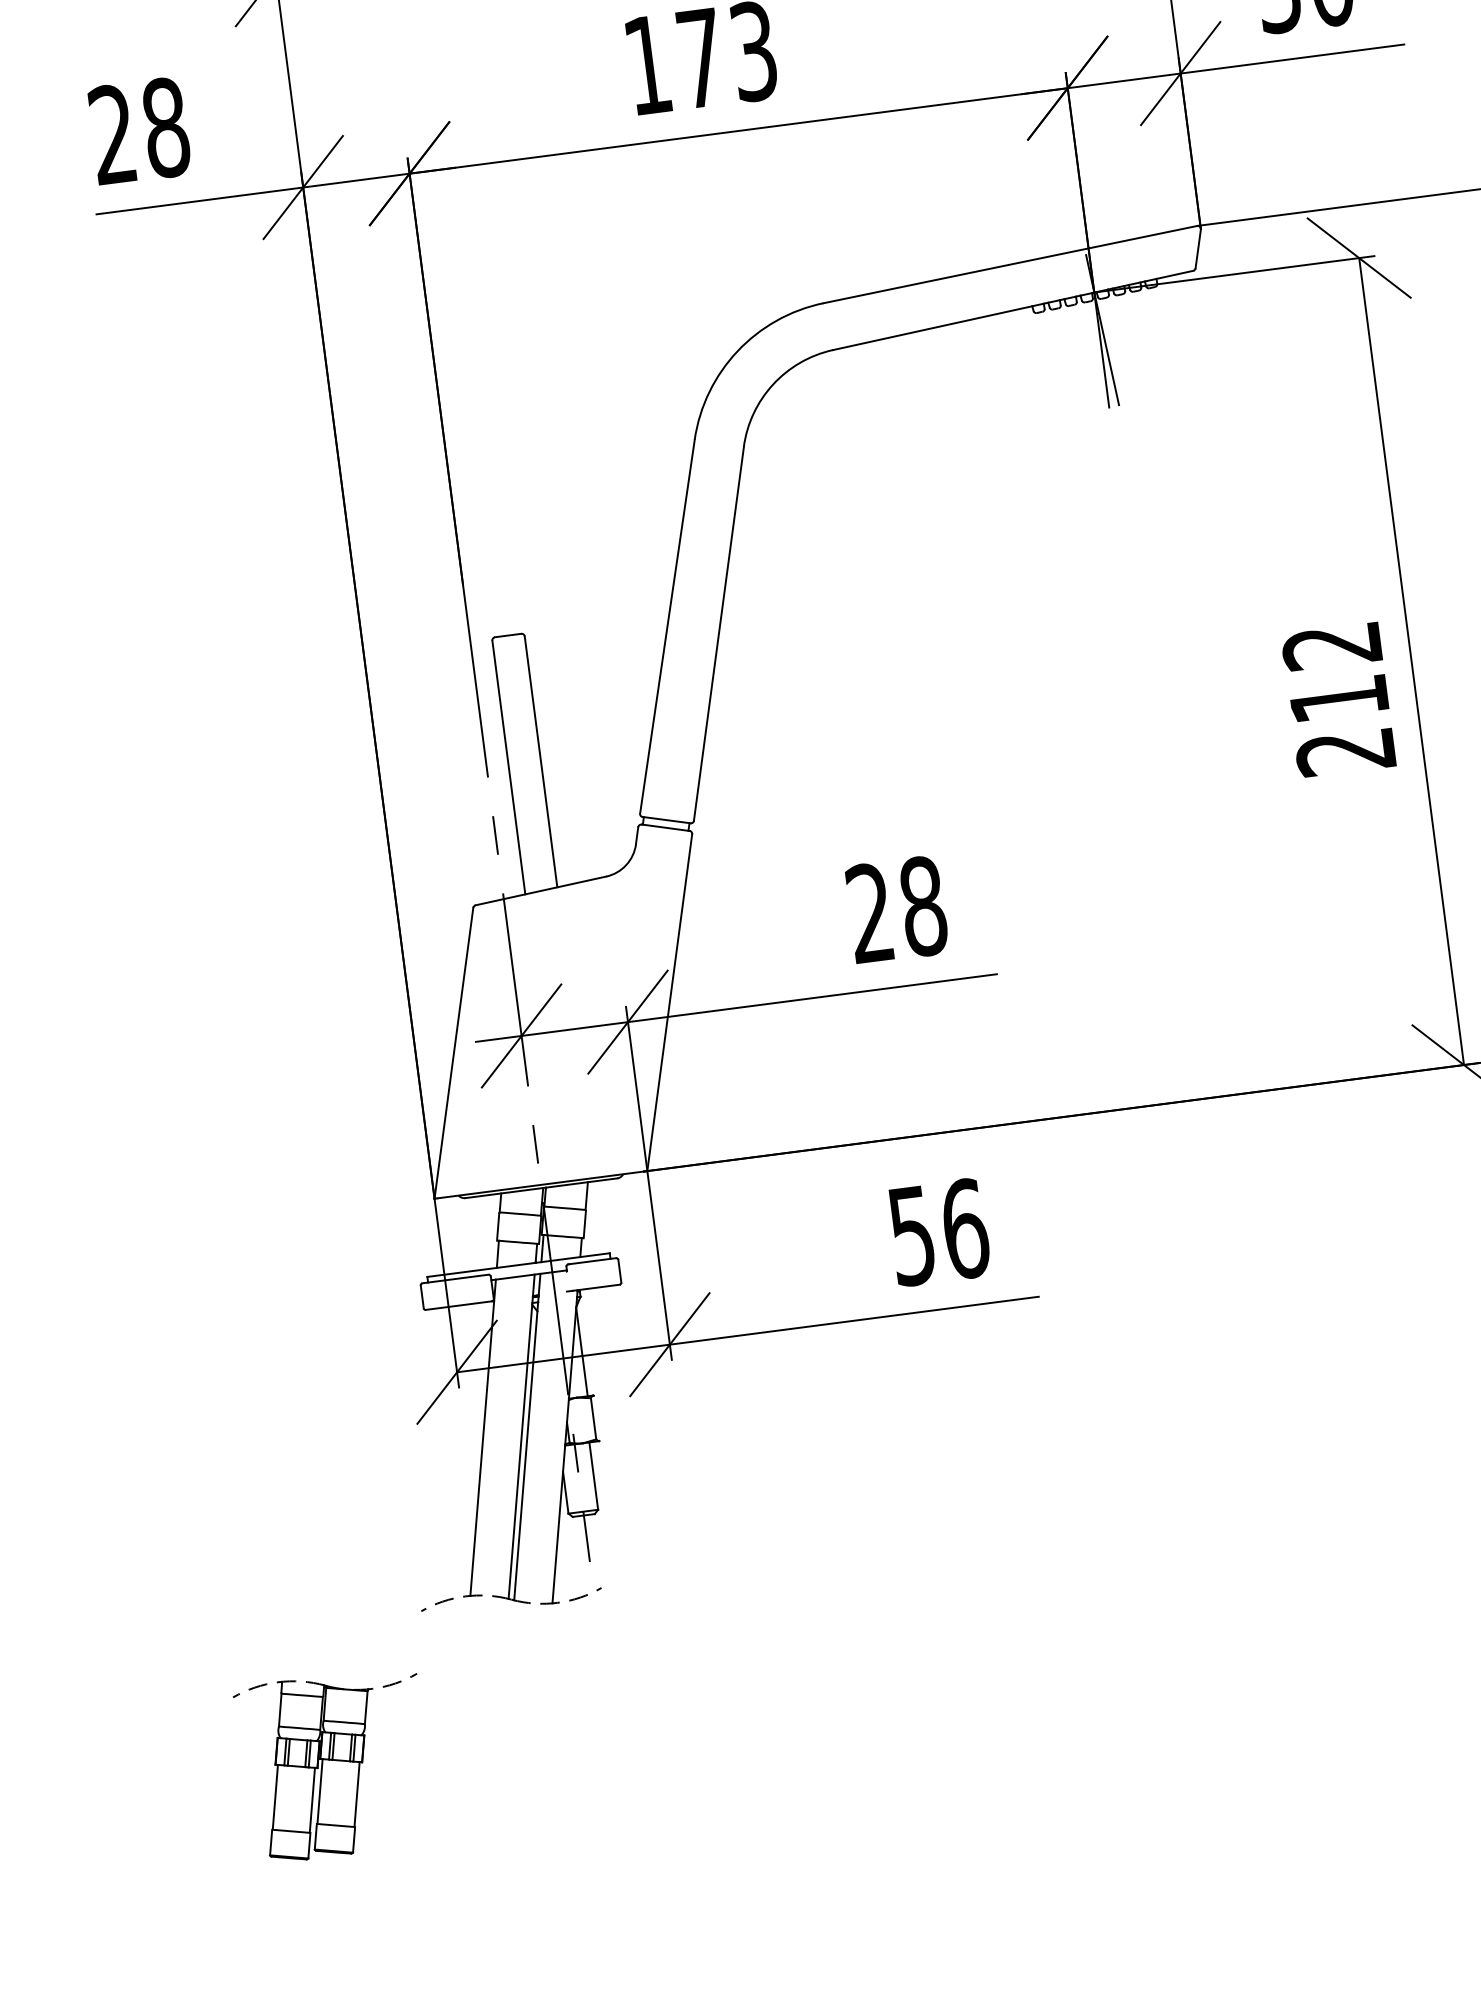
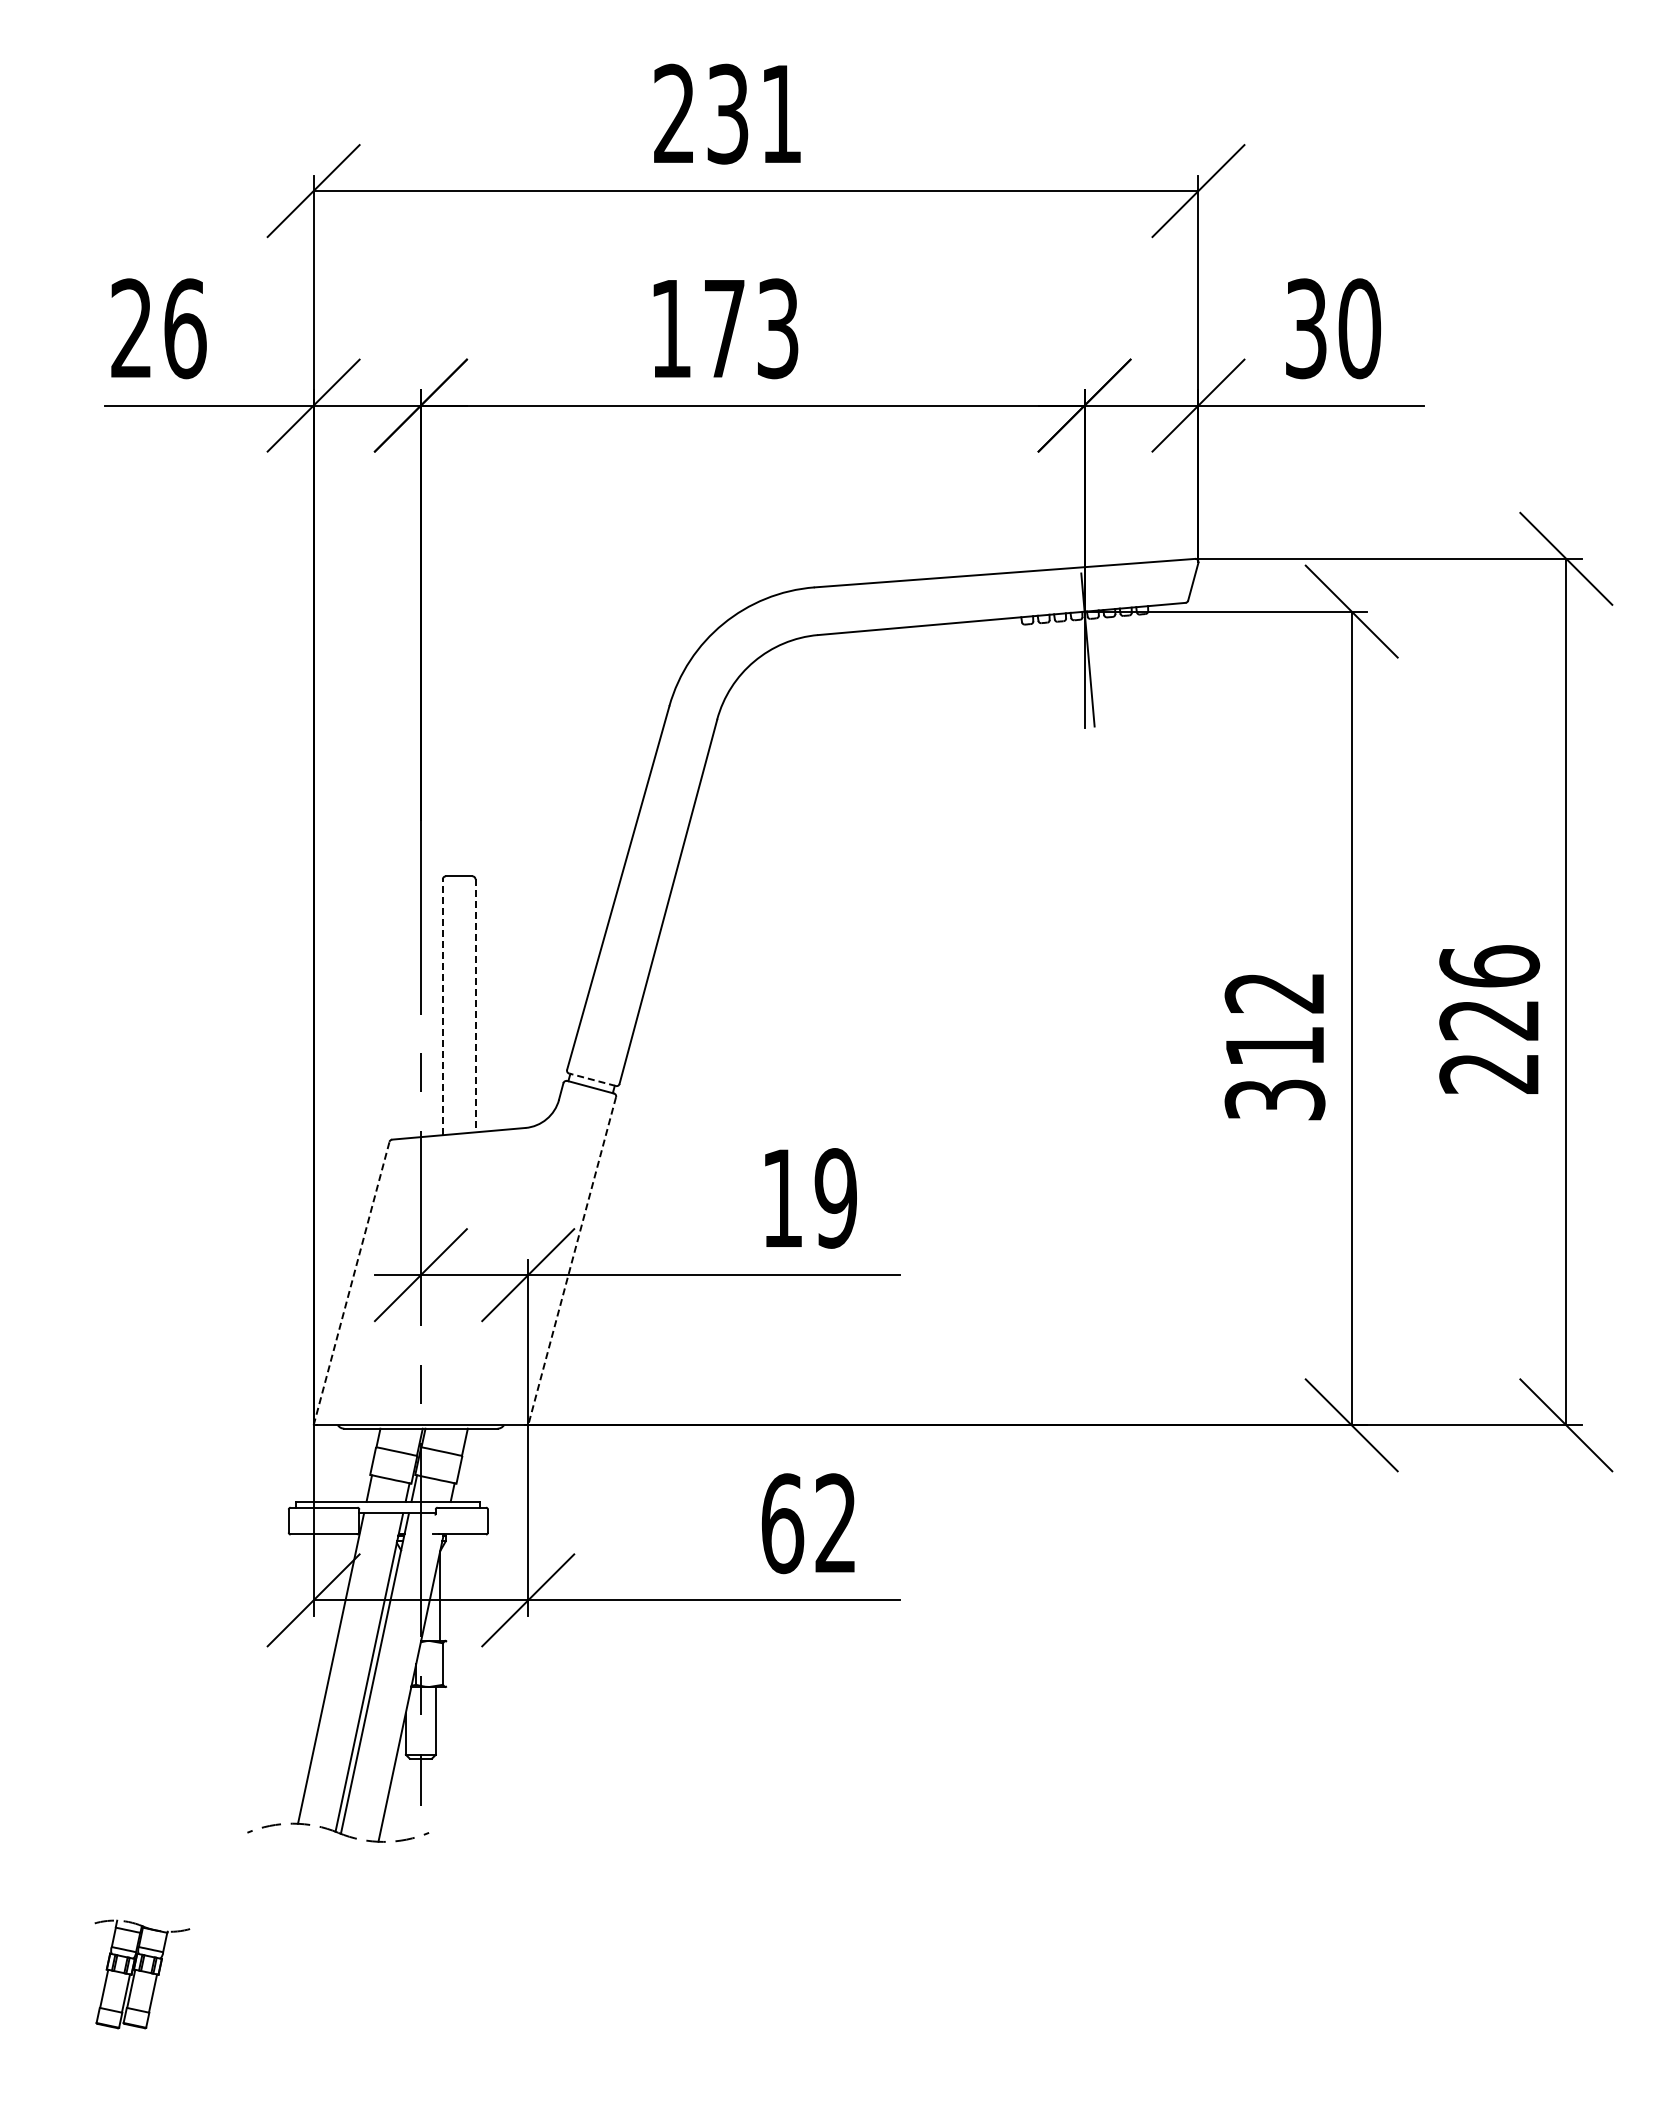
text: (166, 127) -> (185, 328), 28 -> 26
text: (1345, 751) -> (1274, 1099), 212 -> 312
line: (541, 762) -> (475, 1006), solid -> dashed
line: (508, 767) -> (442, 1007), solid -> dashed
line: (666, 819) -> (592, 1079), solid -> dashed
text: (897, 909) -> (809, 1198), 28 -> 19
line: (670, 1002) -> (572, 1261), solid -> dashed
line: (453, 1053) -> (351, 1283), solid -> dashed
text: (938, 1232) -> (809, 1523), 56 -> 62
part: (335, 1765) -> (142, 1974), size x0.6

